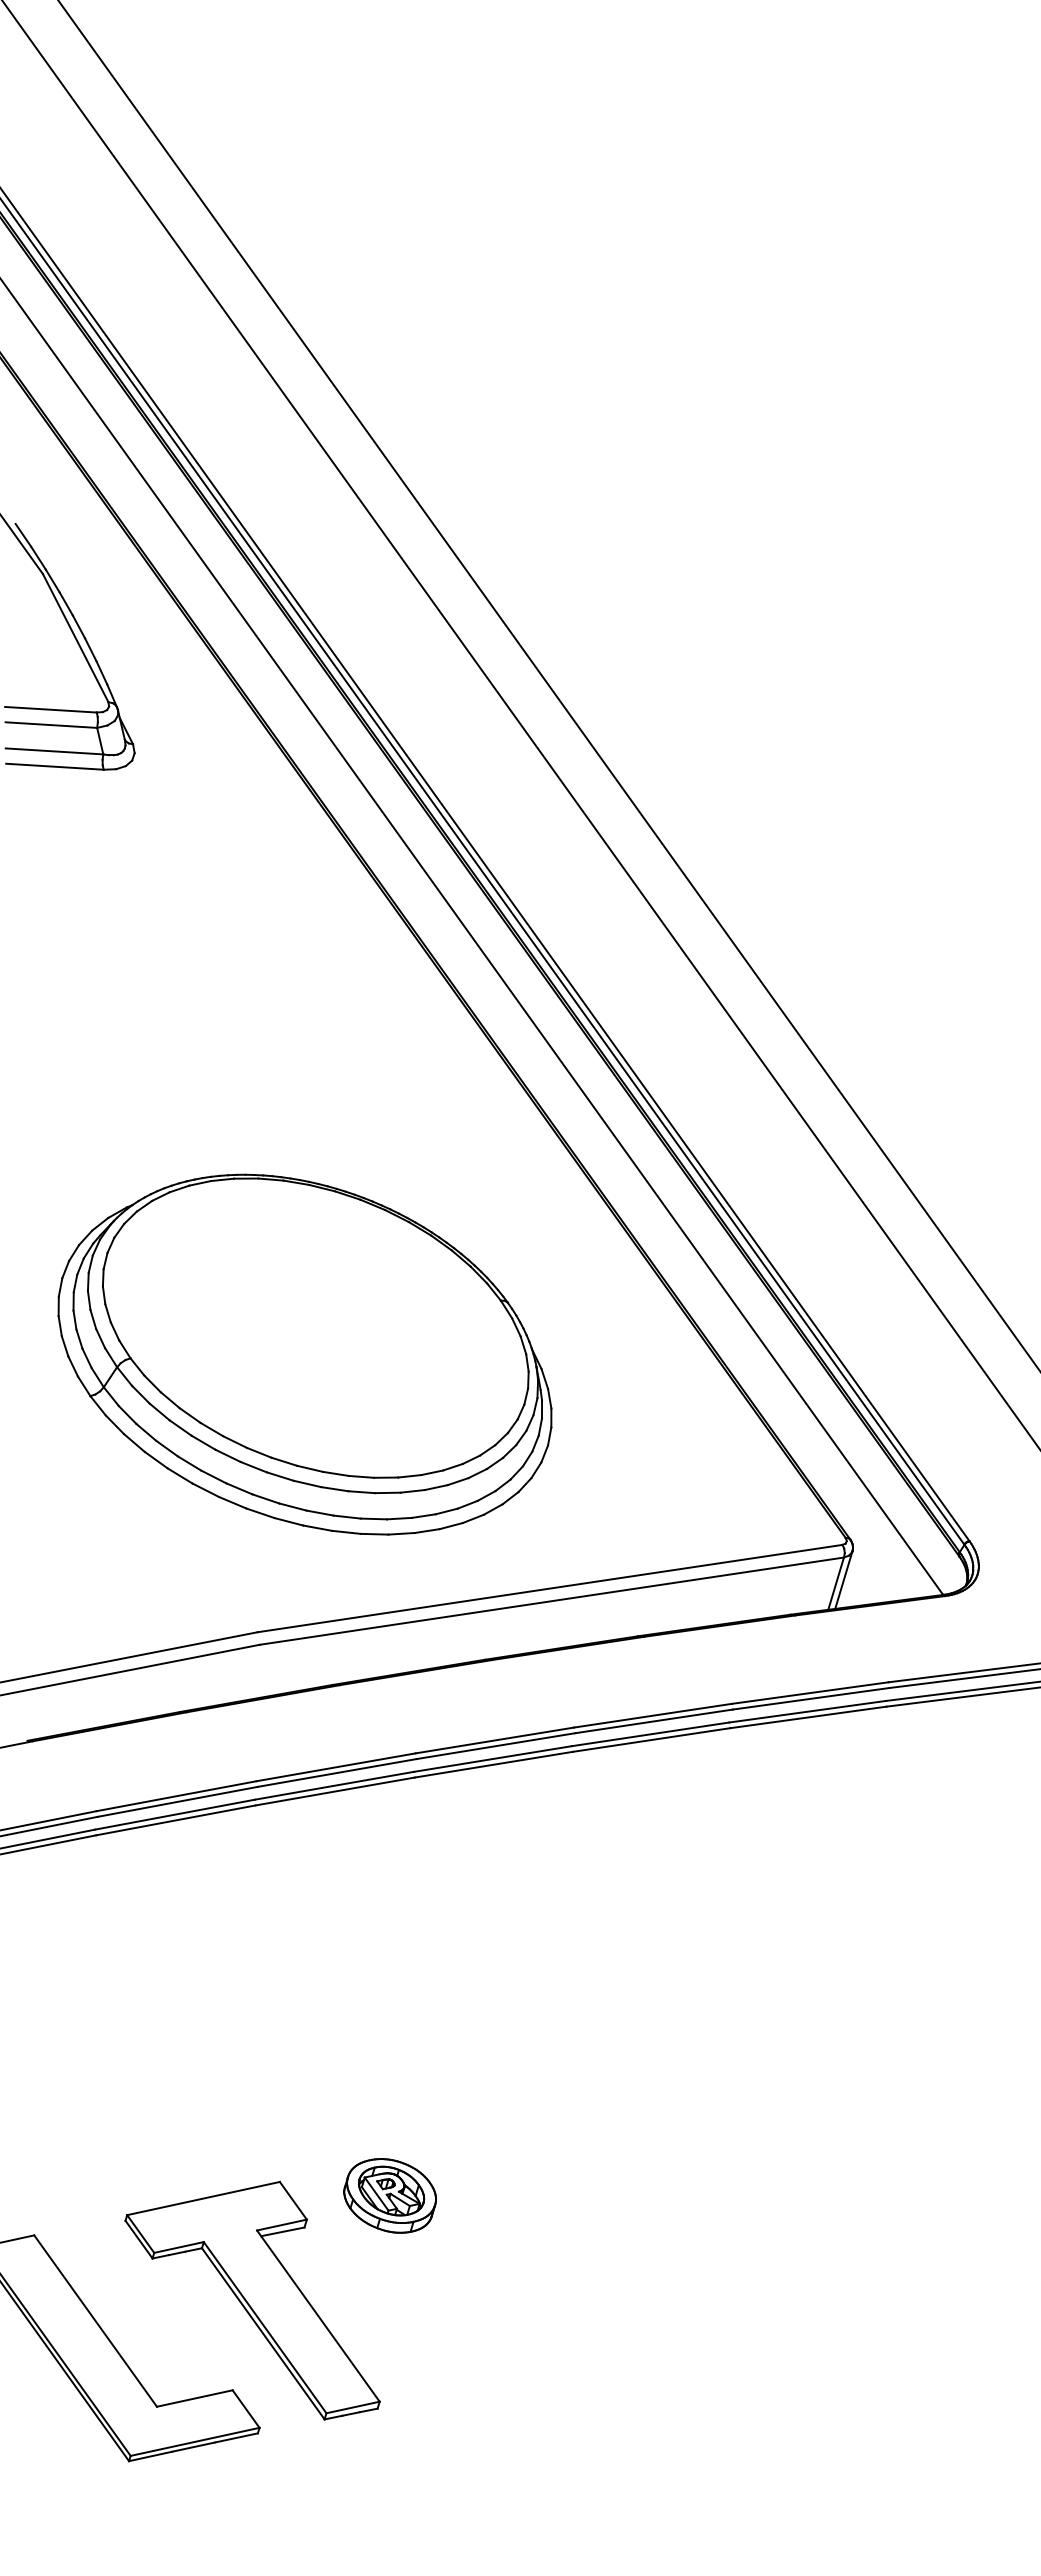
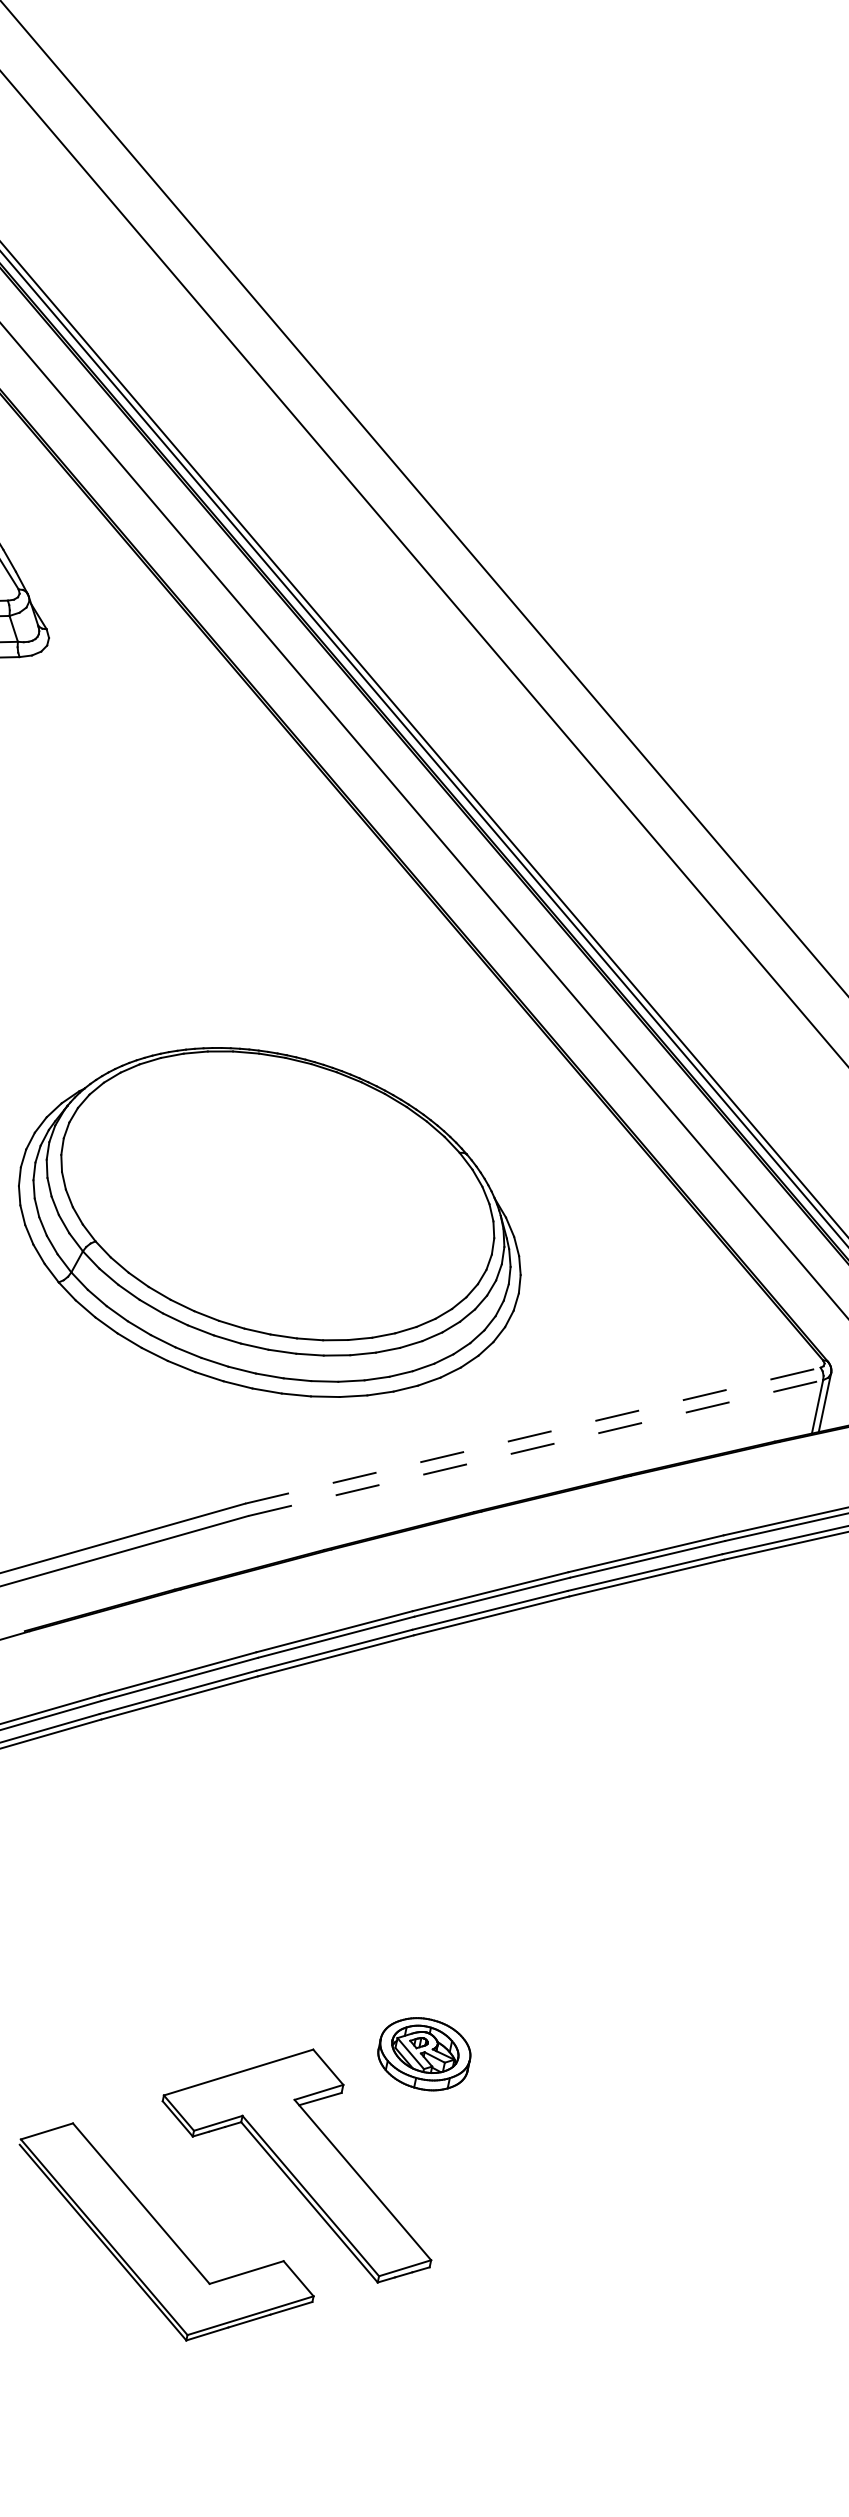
line: (550, 1588) -> (533, 1435), solid -> dashed
line: (552, 1601) -> (536, 1448), solid -> dashed

